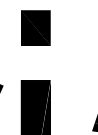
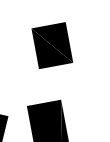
part: (35, 27) -> (51, 45), moved

